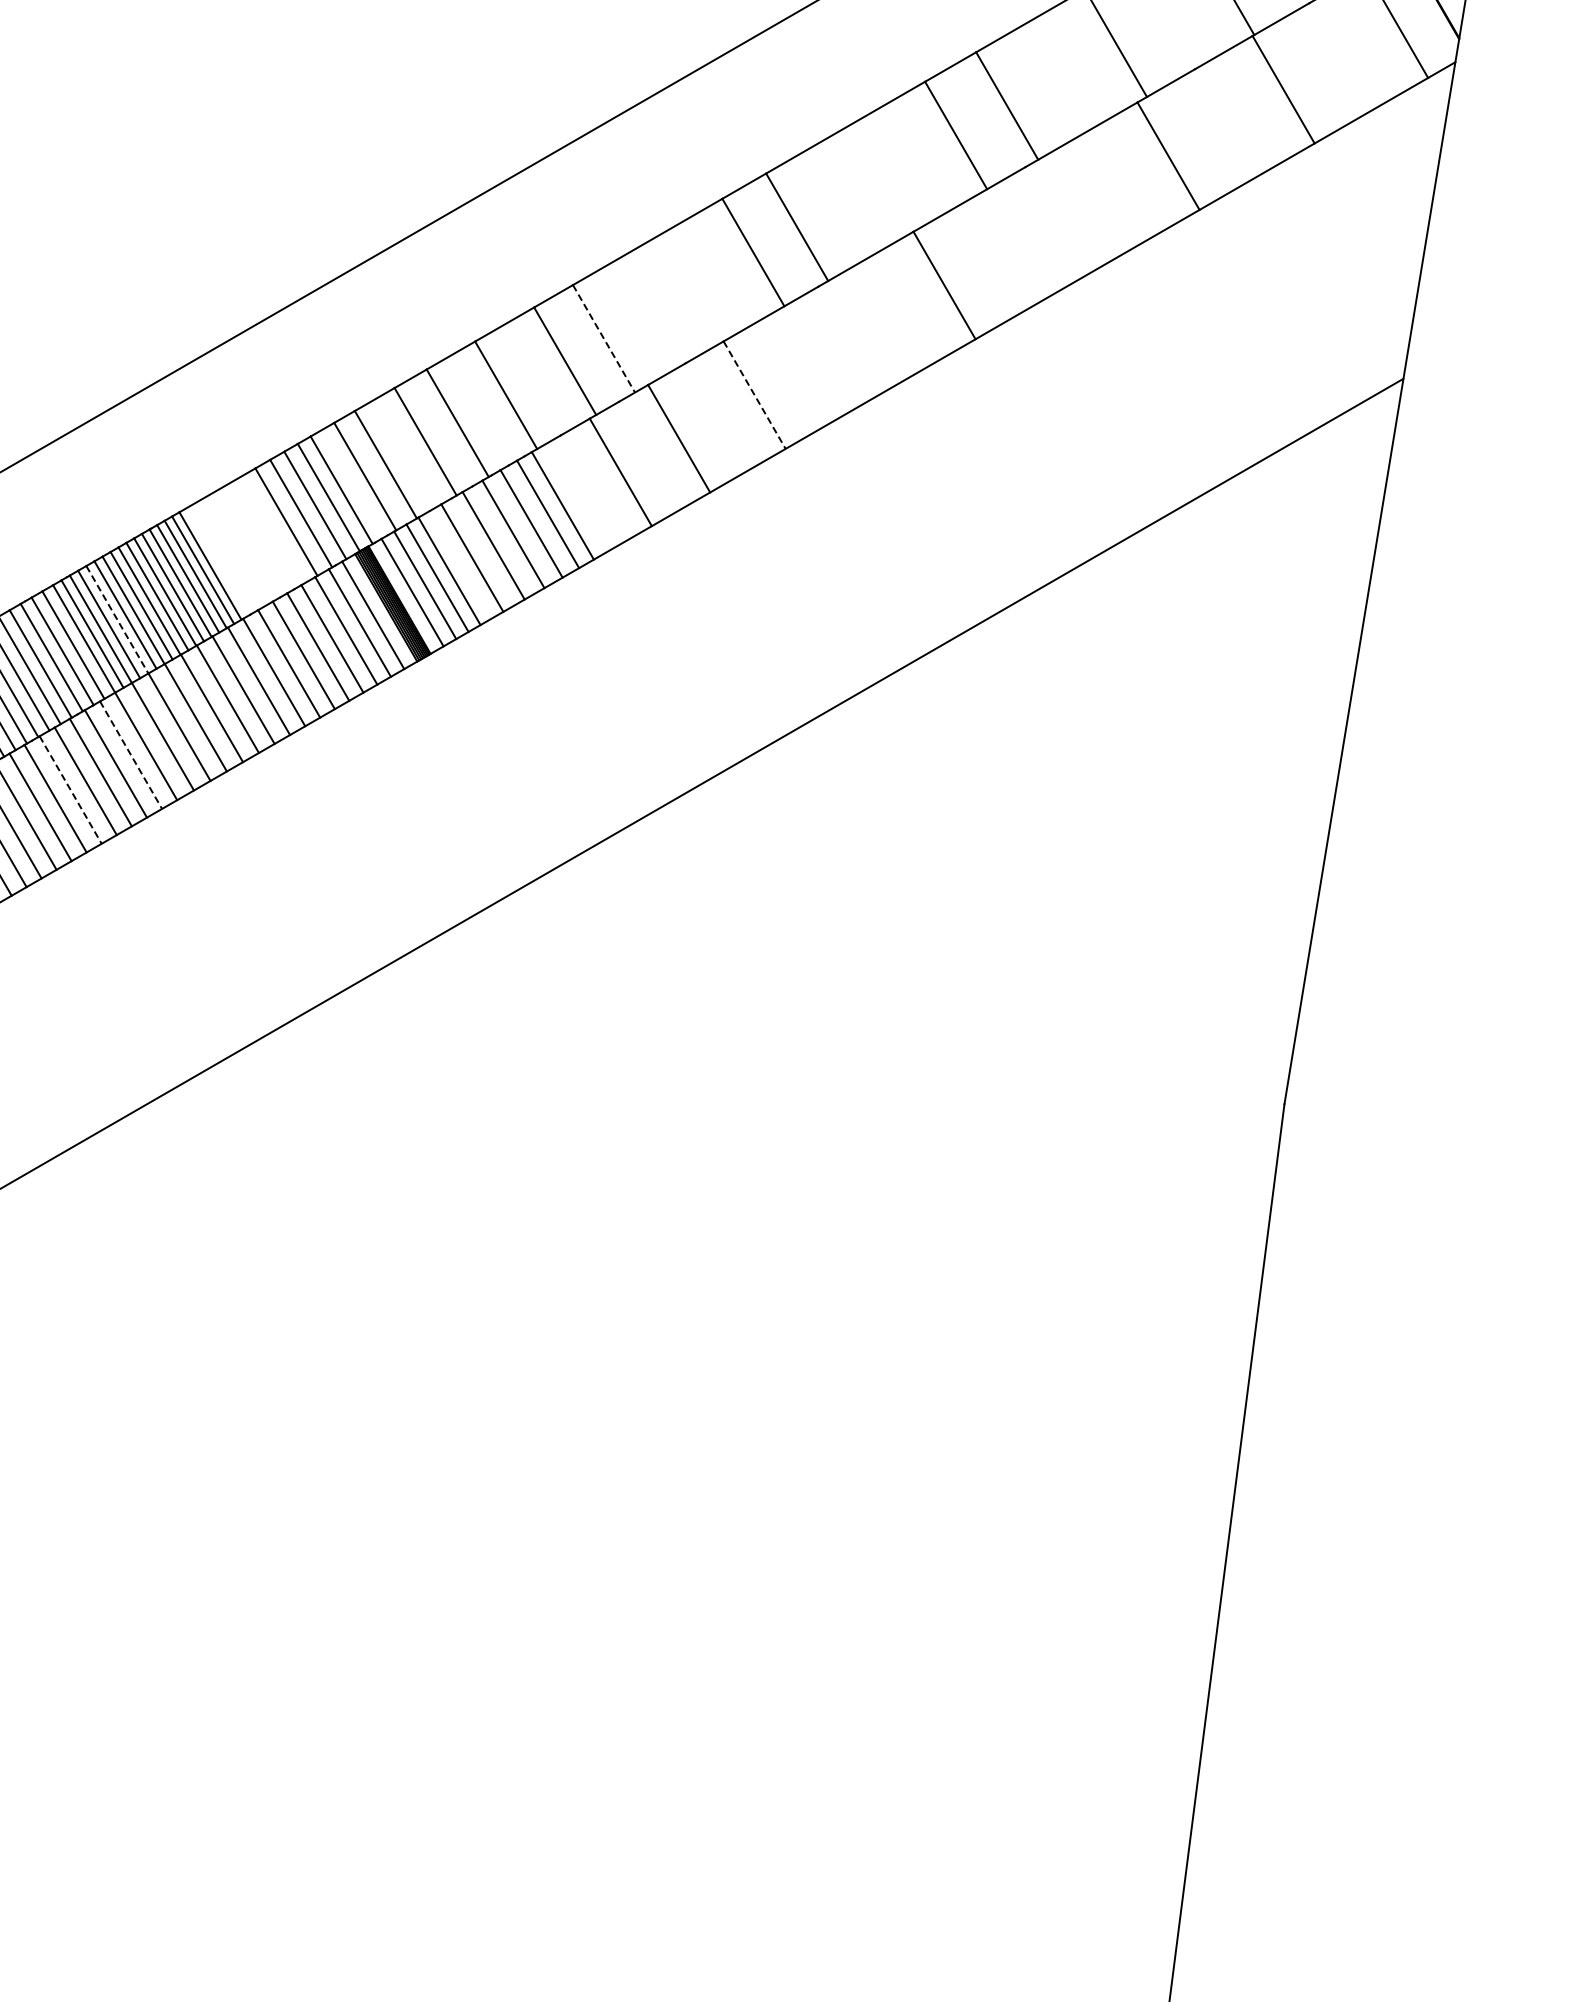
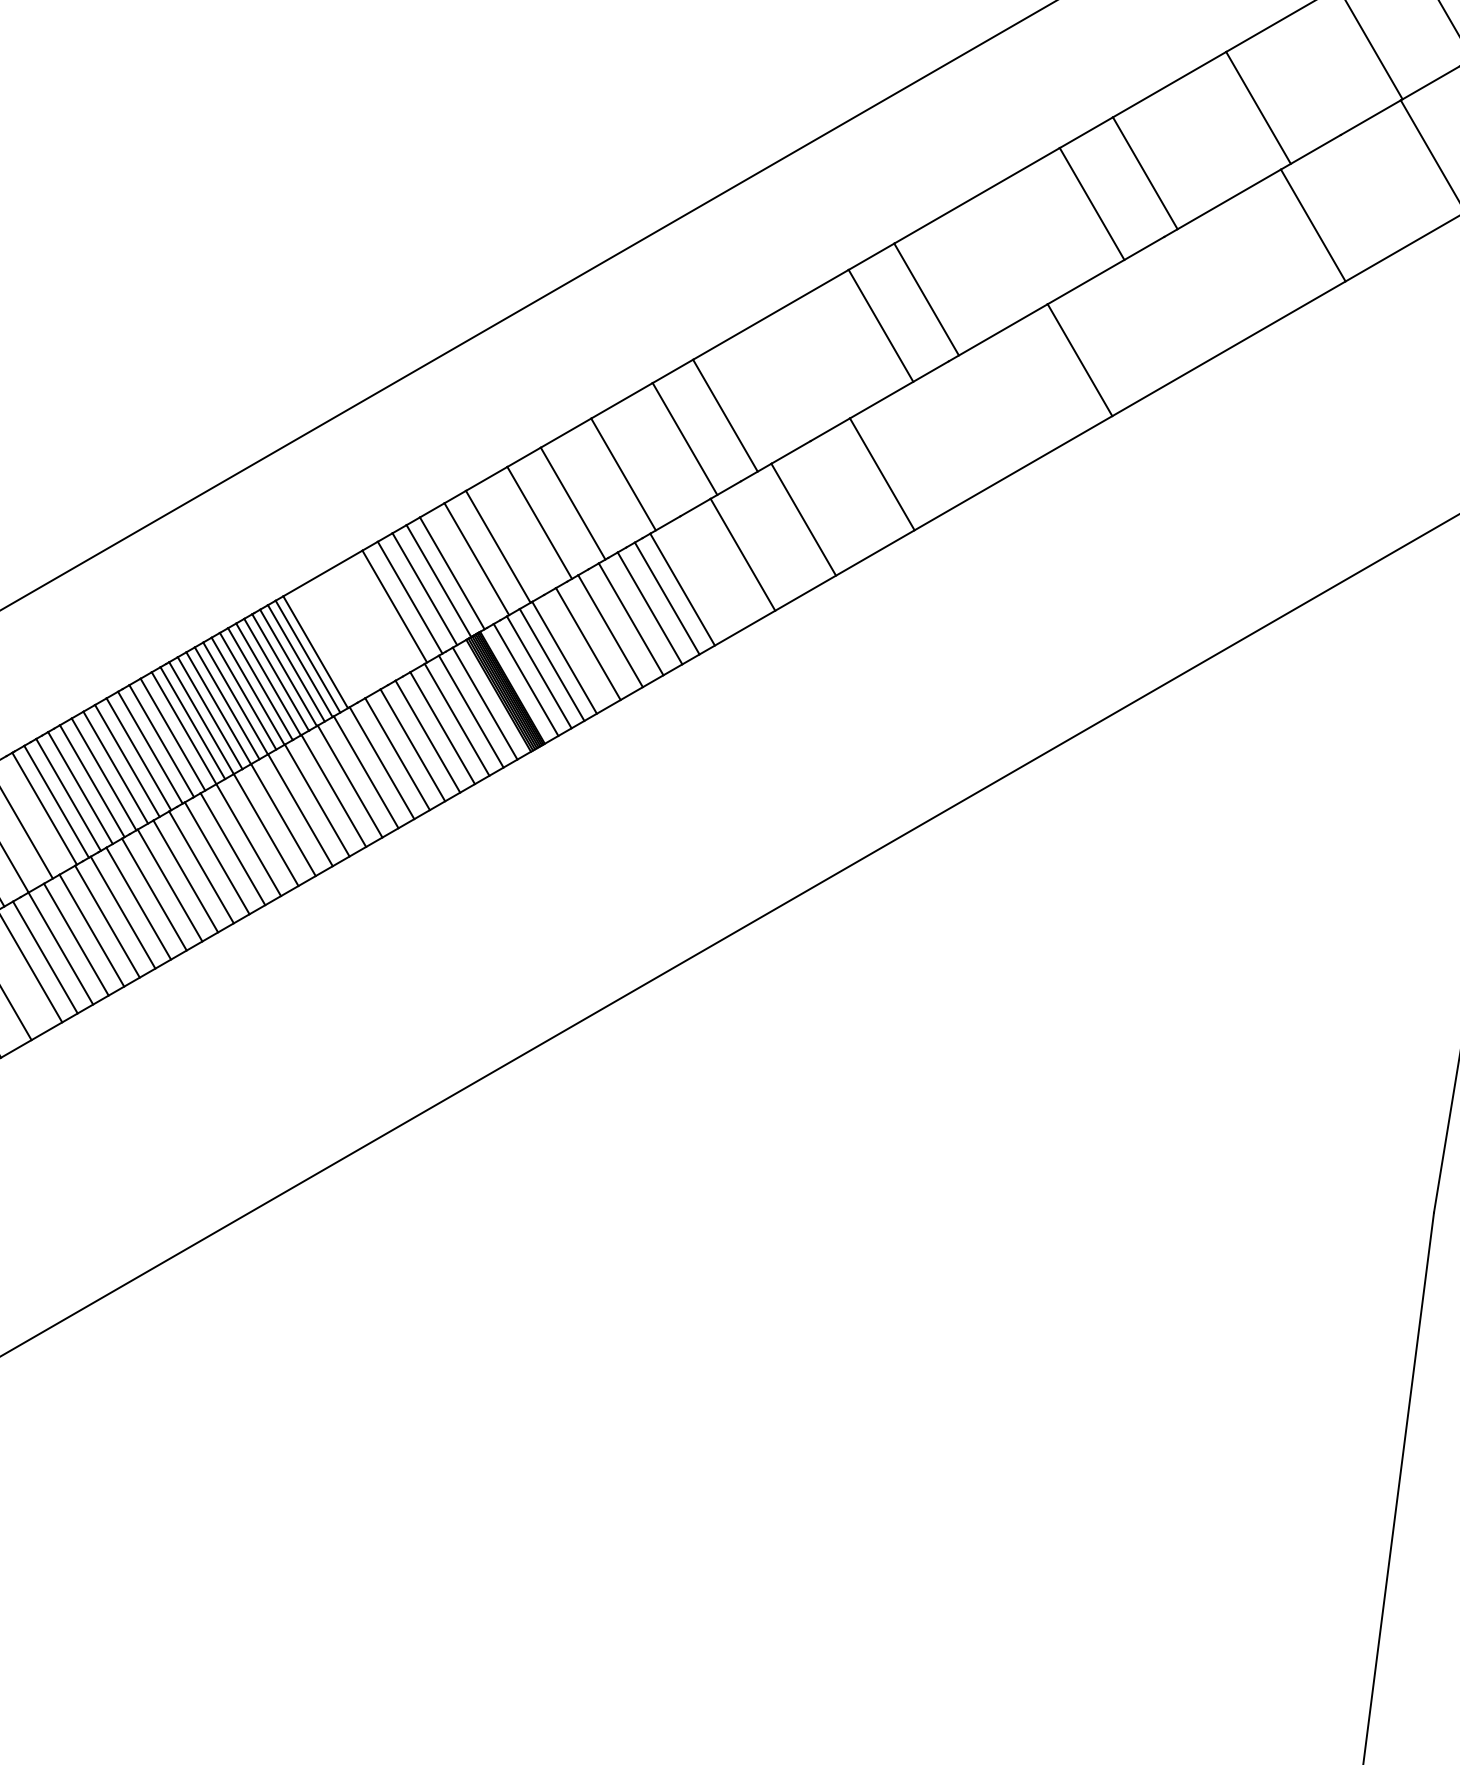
line: (604, 339) -> (725, 416), dashed -> solid
line: (754, 395) -> (882, 474), dashed -> solid
line: (117, 620) -> (218, 708), dashed -> solid
line: (131, 755) -> (233, 849), dashed -> solid
line: (70, 790) -> (169, 886), dashed -> solid

